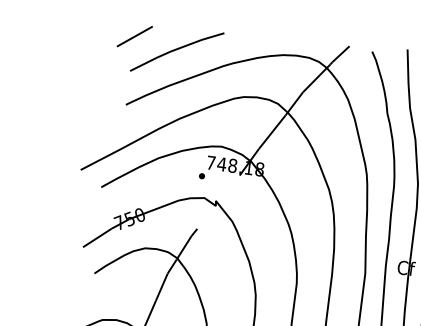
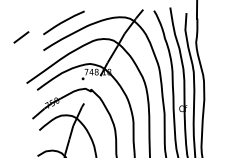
line: (134, 36) -> (21, 37), moved

